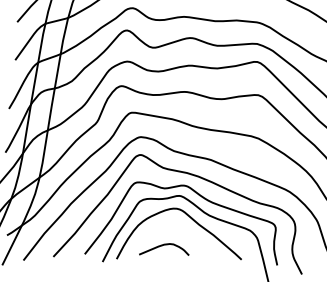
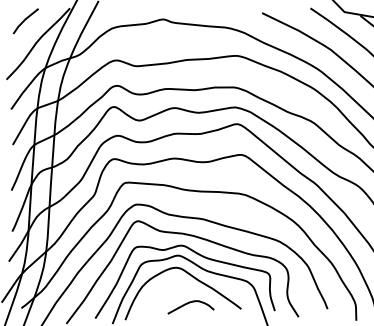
curve: (164, 246) -> (190, 303), moved

